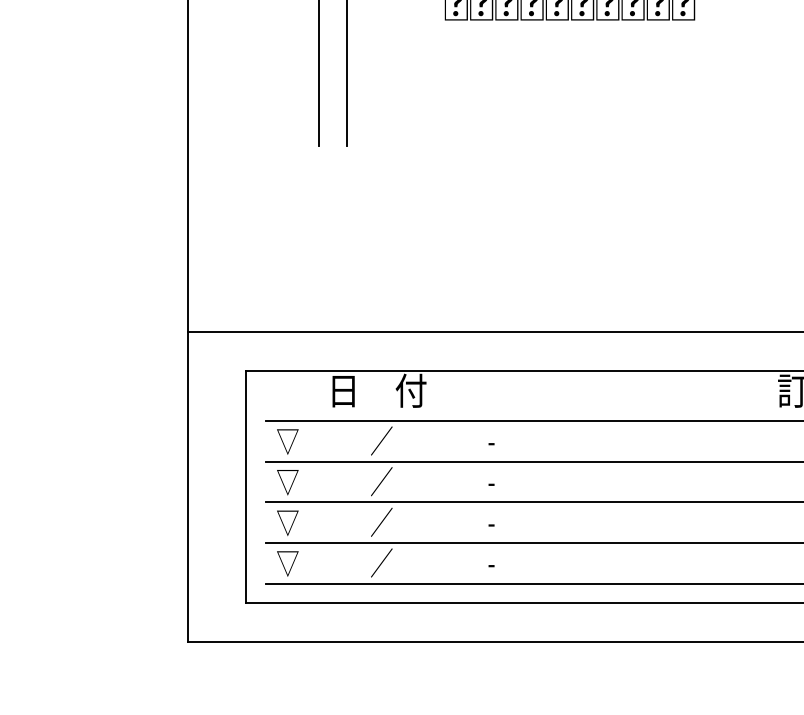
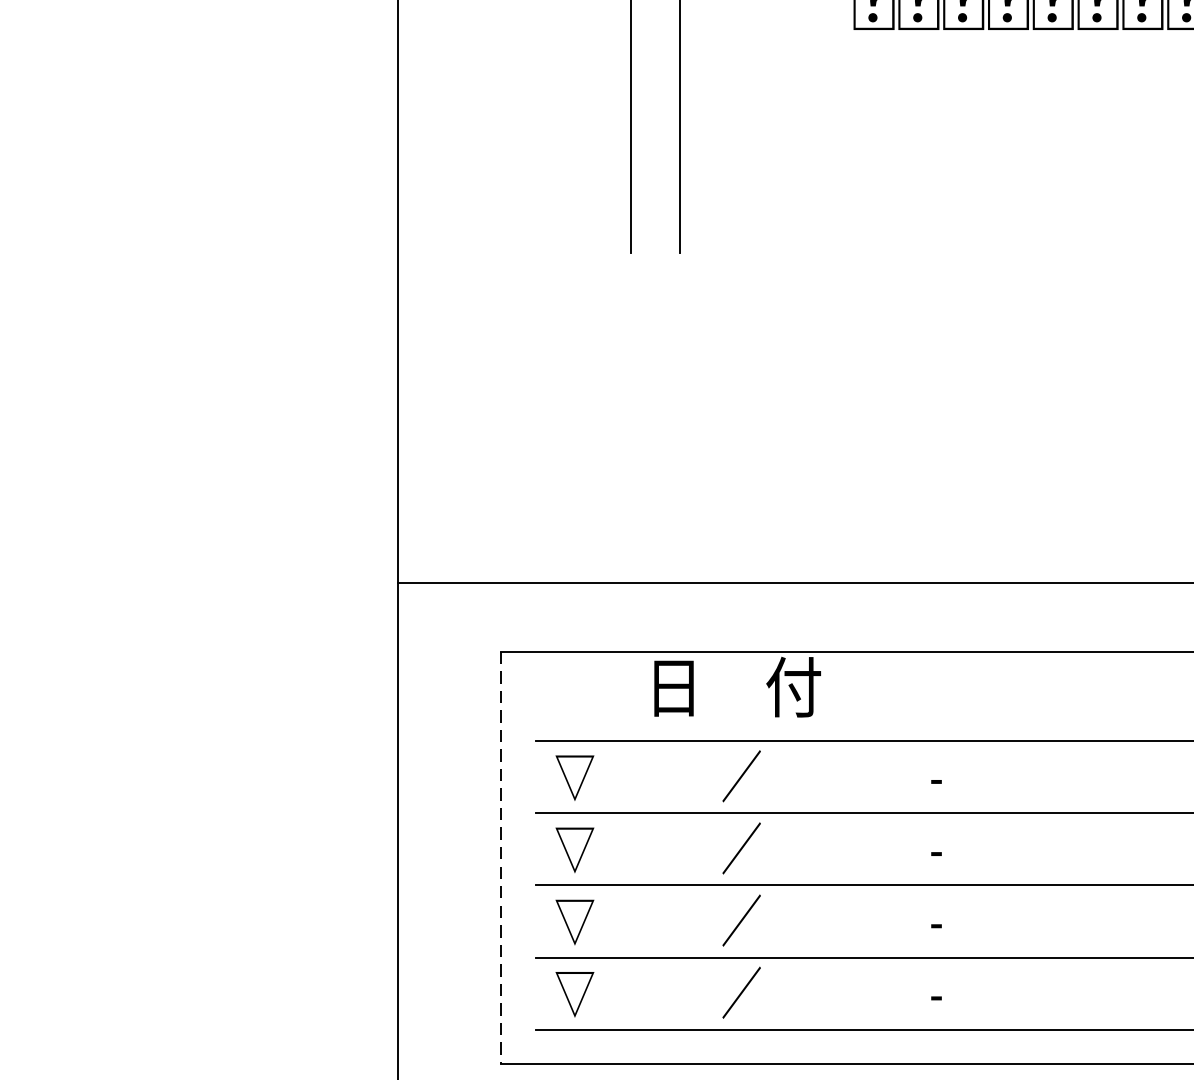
line: (246, 487) -> (501, 858), solid -> dashed

